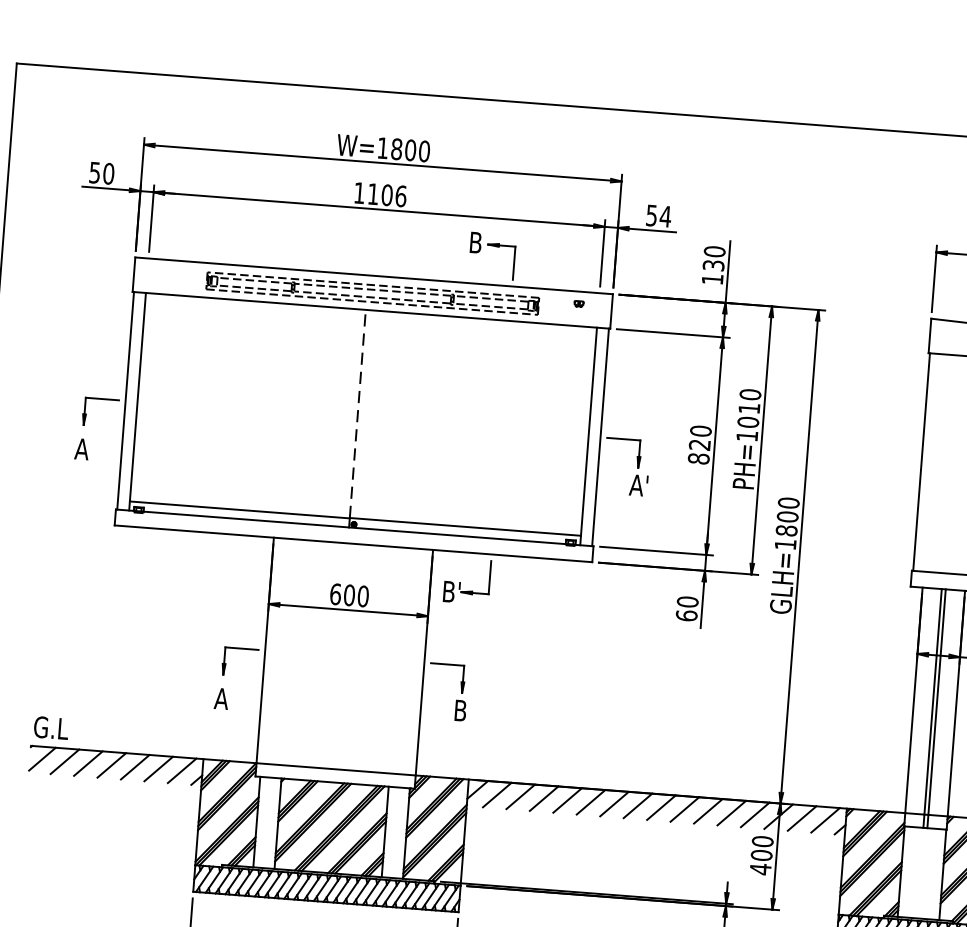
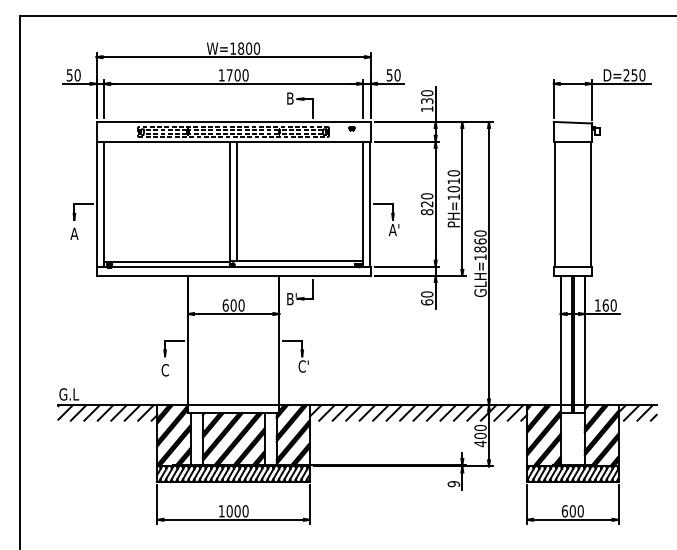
text: (386, 195) -> (237, 75), 1106 -> 1700
text: (665, 216) -> (397, 75), 54 -> 50
line: (357, 413) -> (230, 201), dashed -> solid
line: (368, 414) -> (236, 201), added
text: (787, 516) -> (480, 241), GLH=1800 -> GLH=1860
text: (222, 699) -> (165, 370), A -> C
text: (462, 710) -> (303, 366), B -> C'

